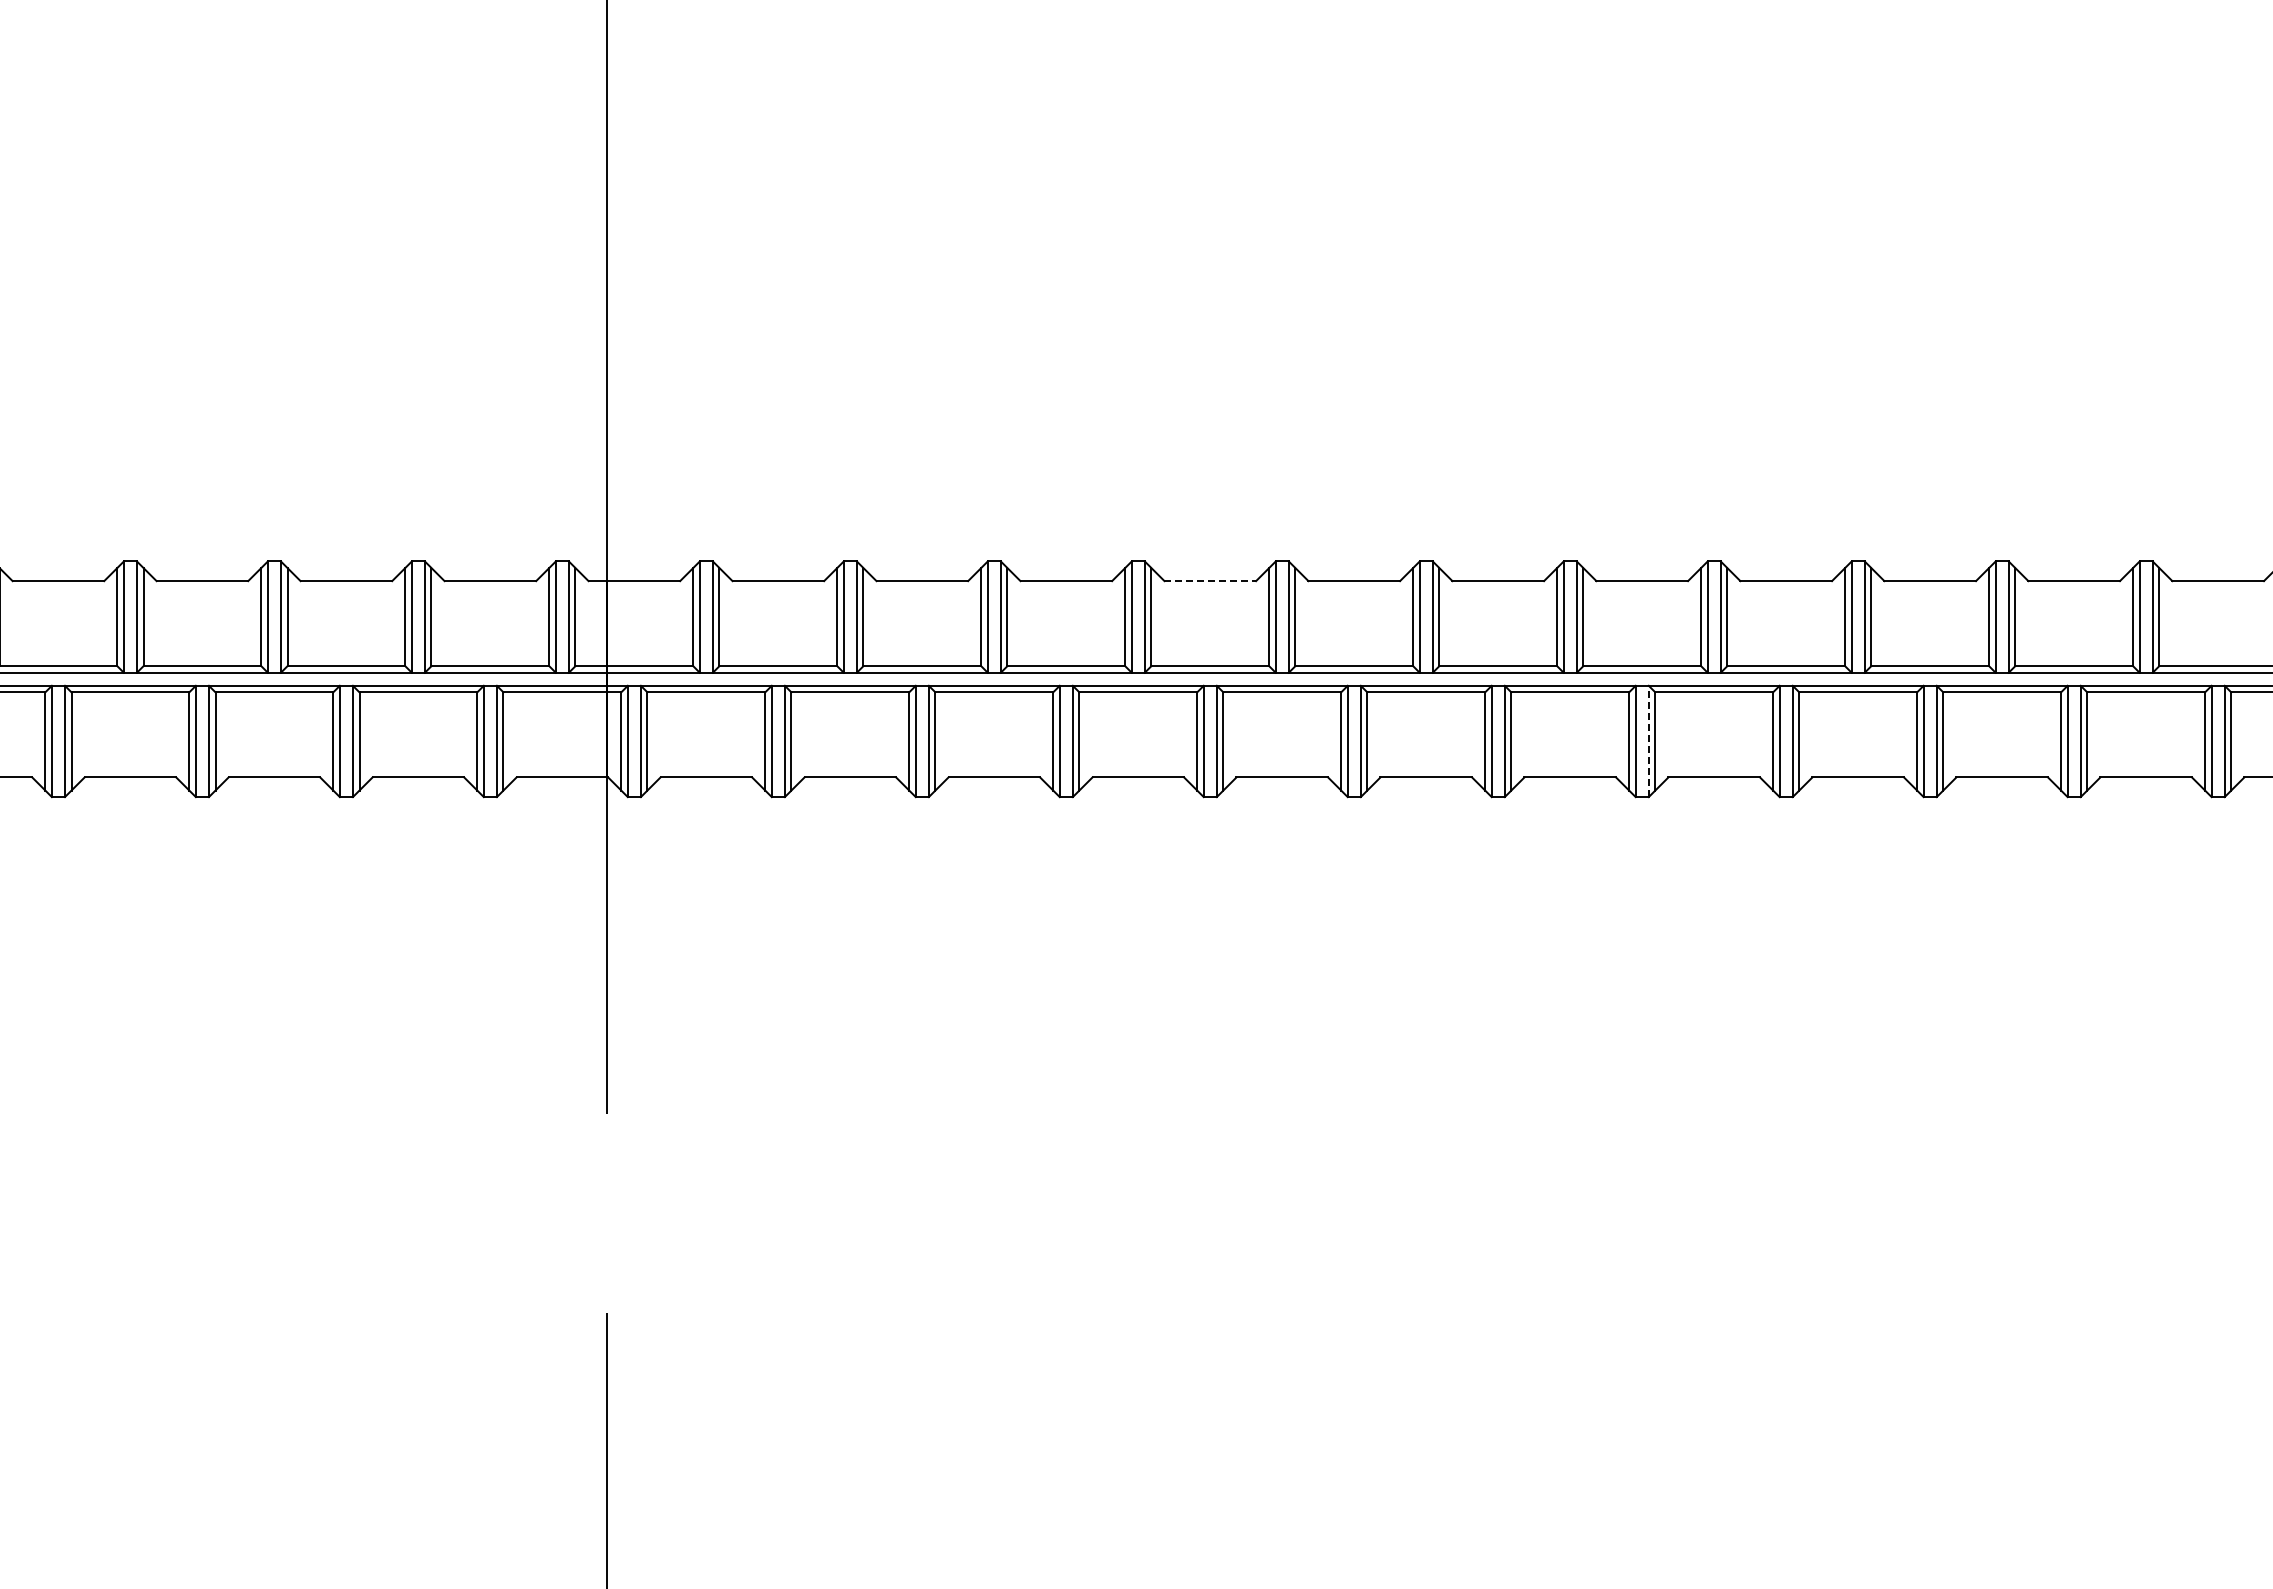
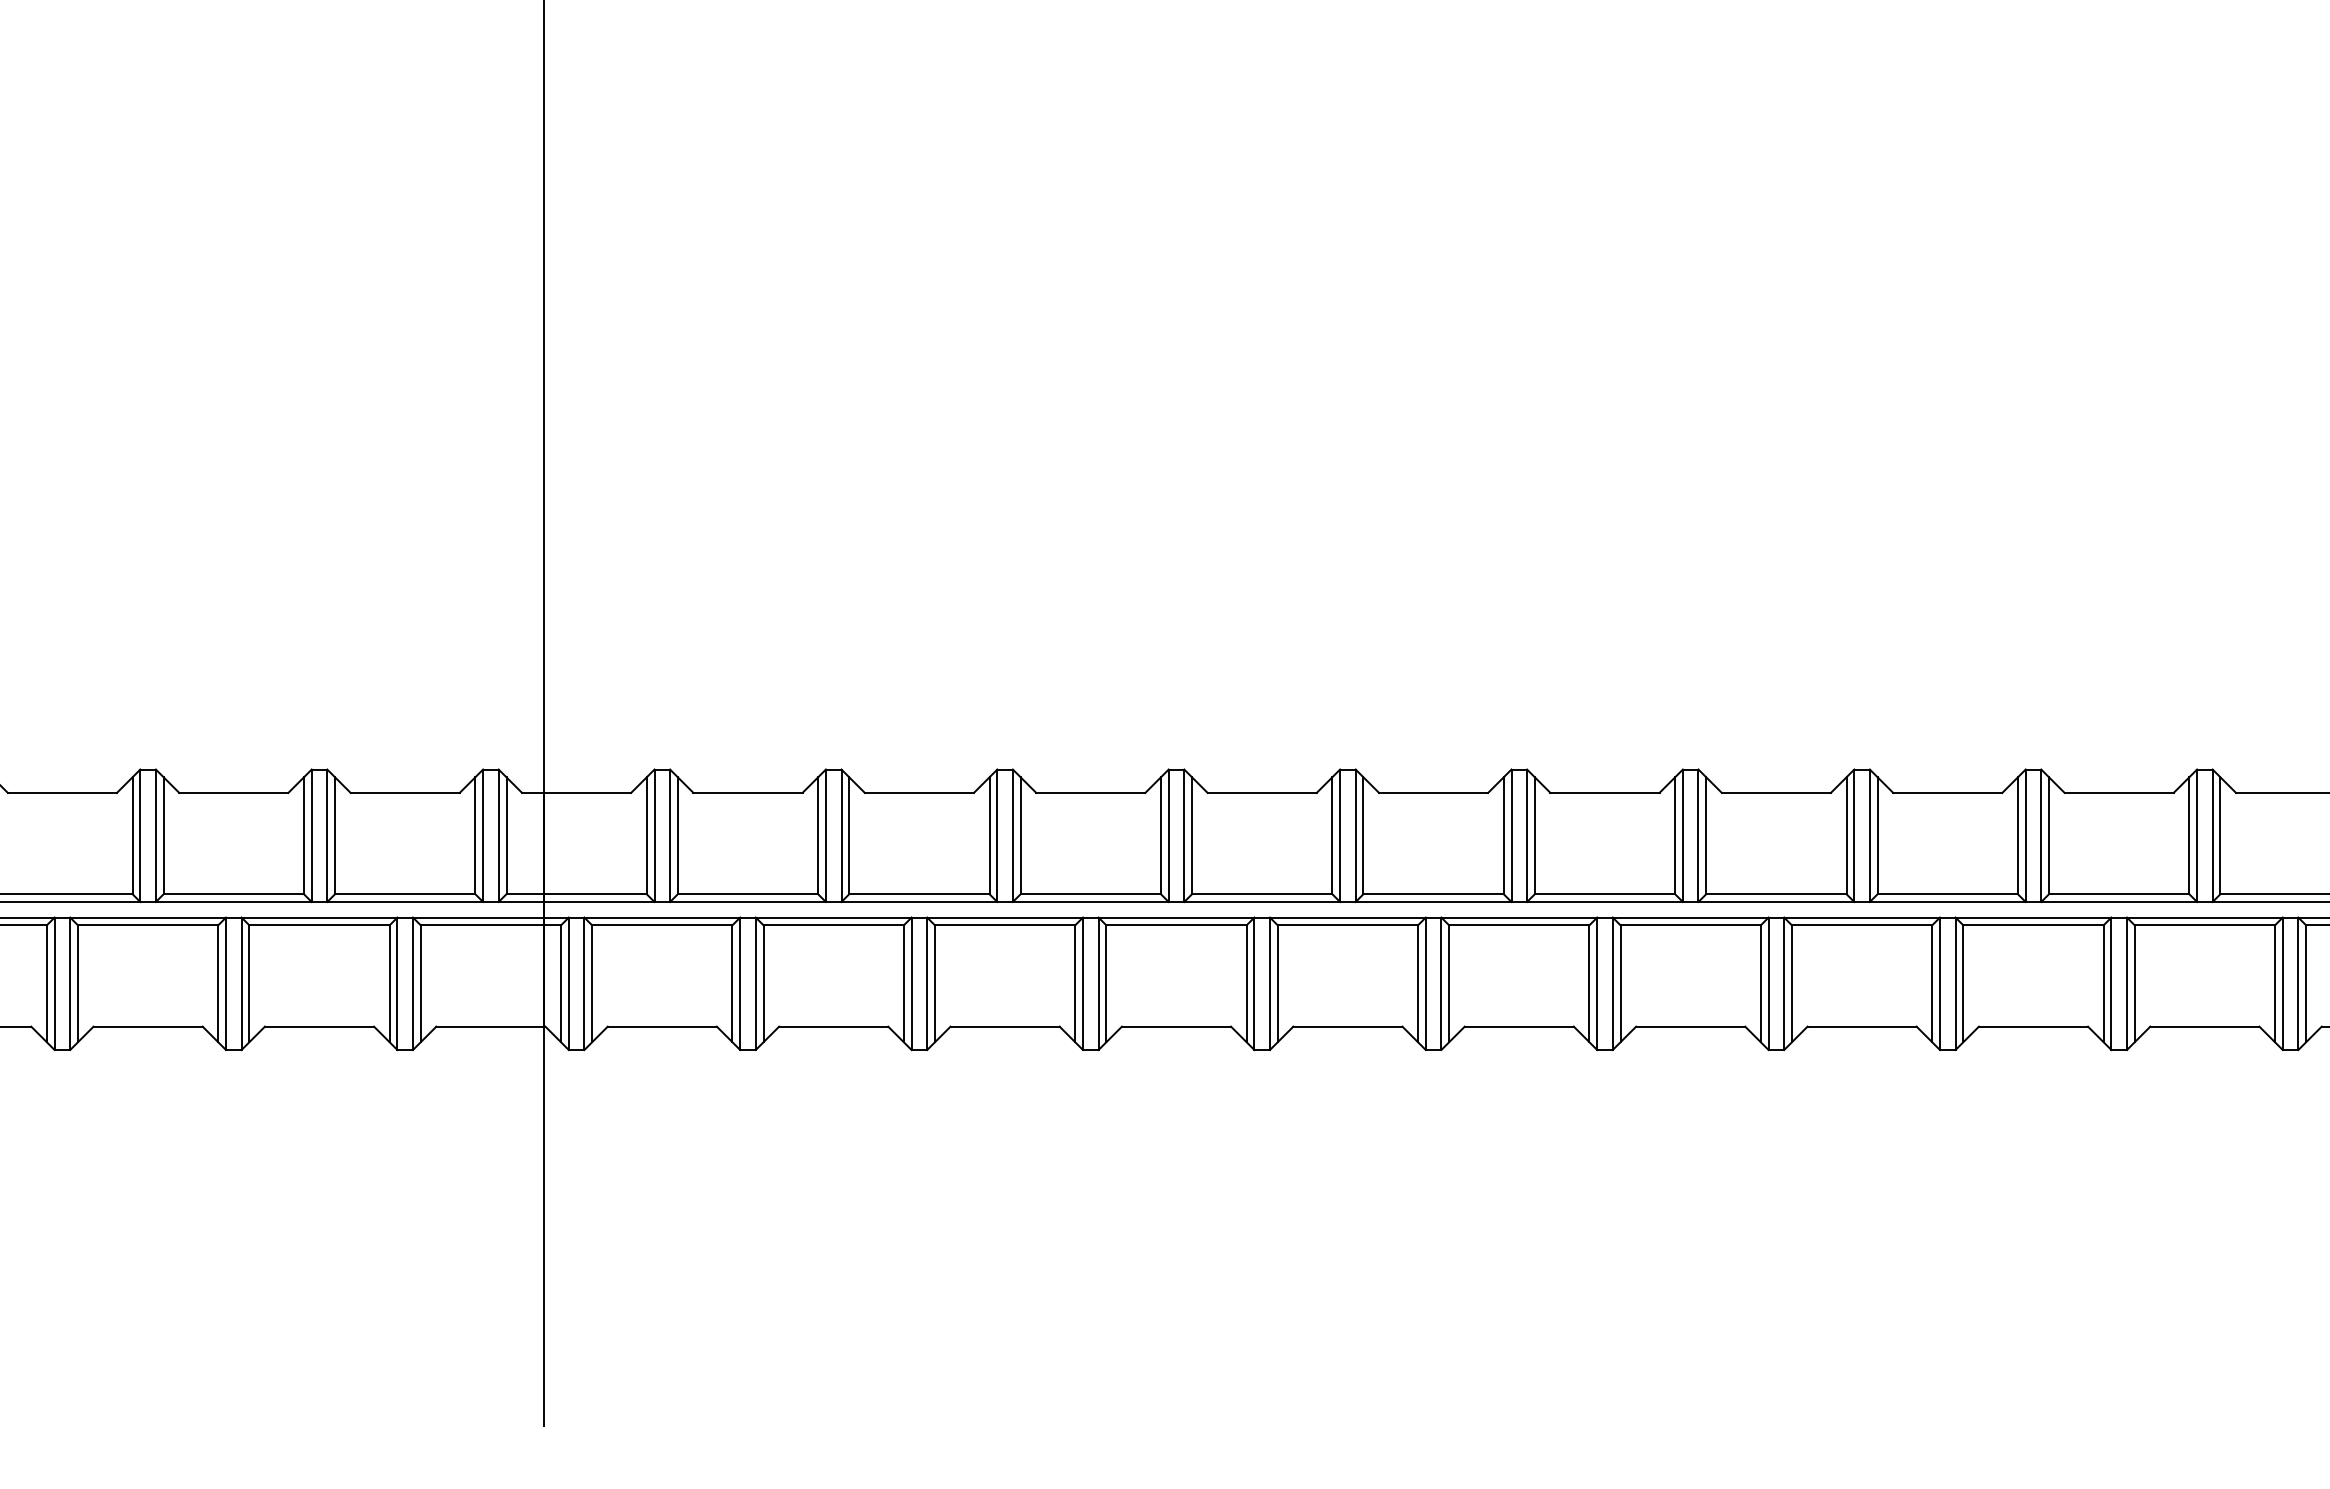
line: (1210, 581) -> (1262, 793), dashed -> solid
line: (1648, 741) -> (1783, 983), dashed -> solid

